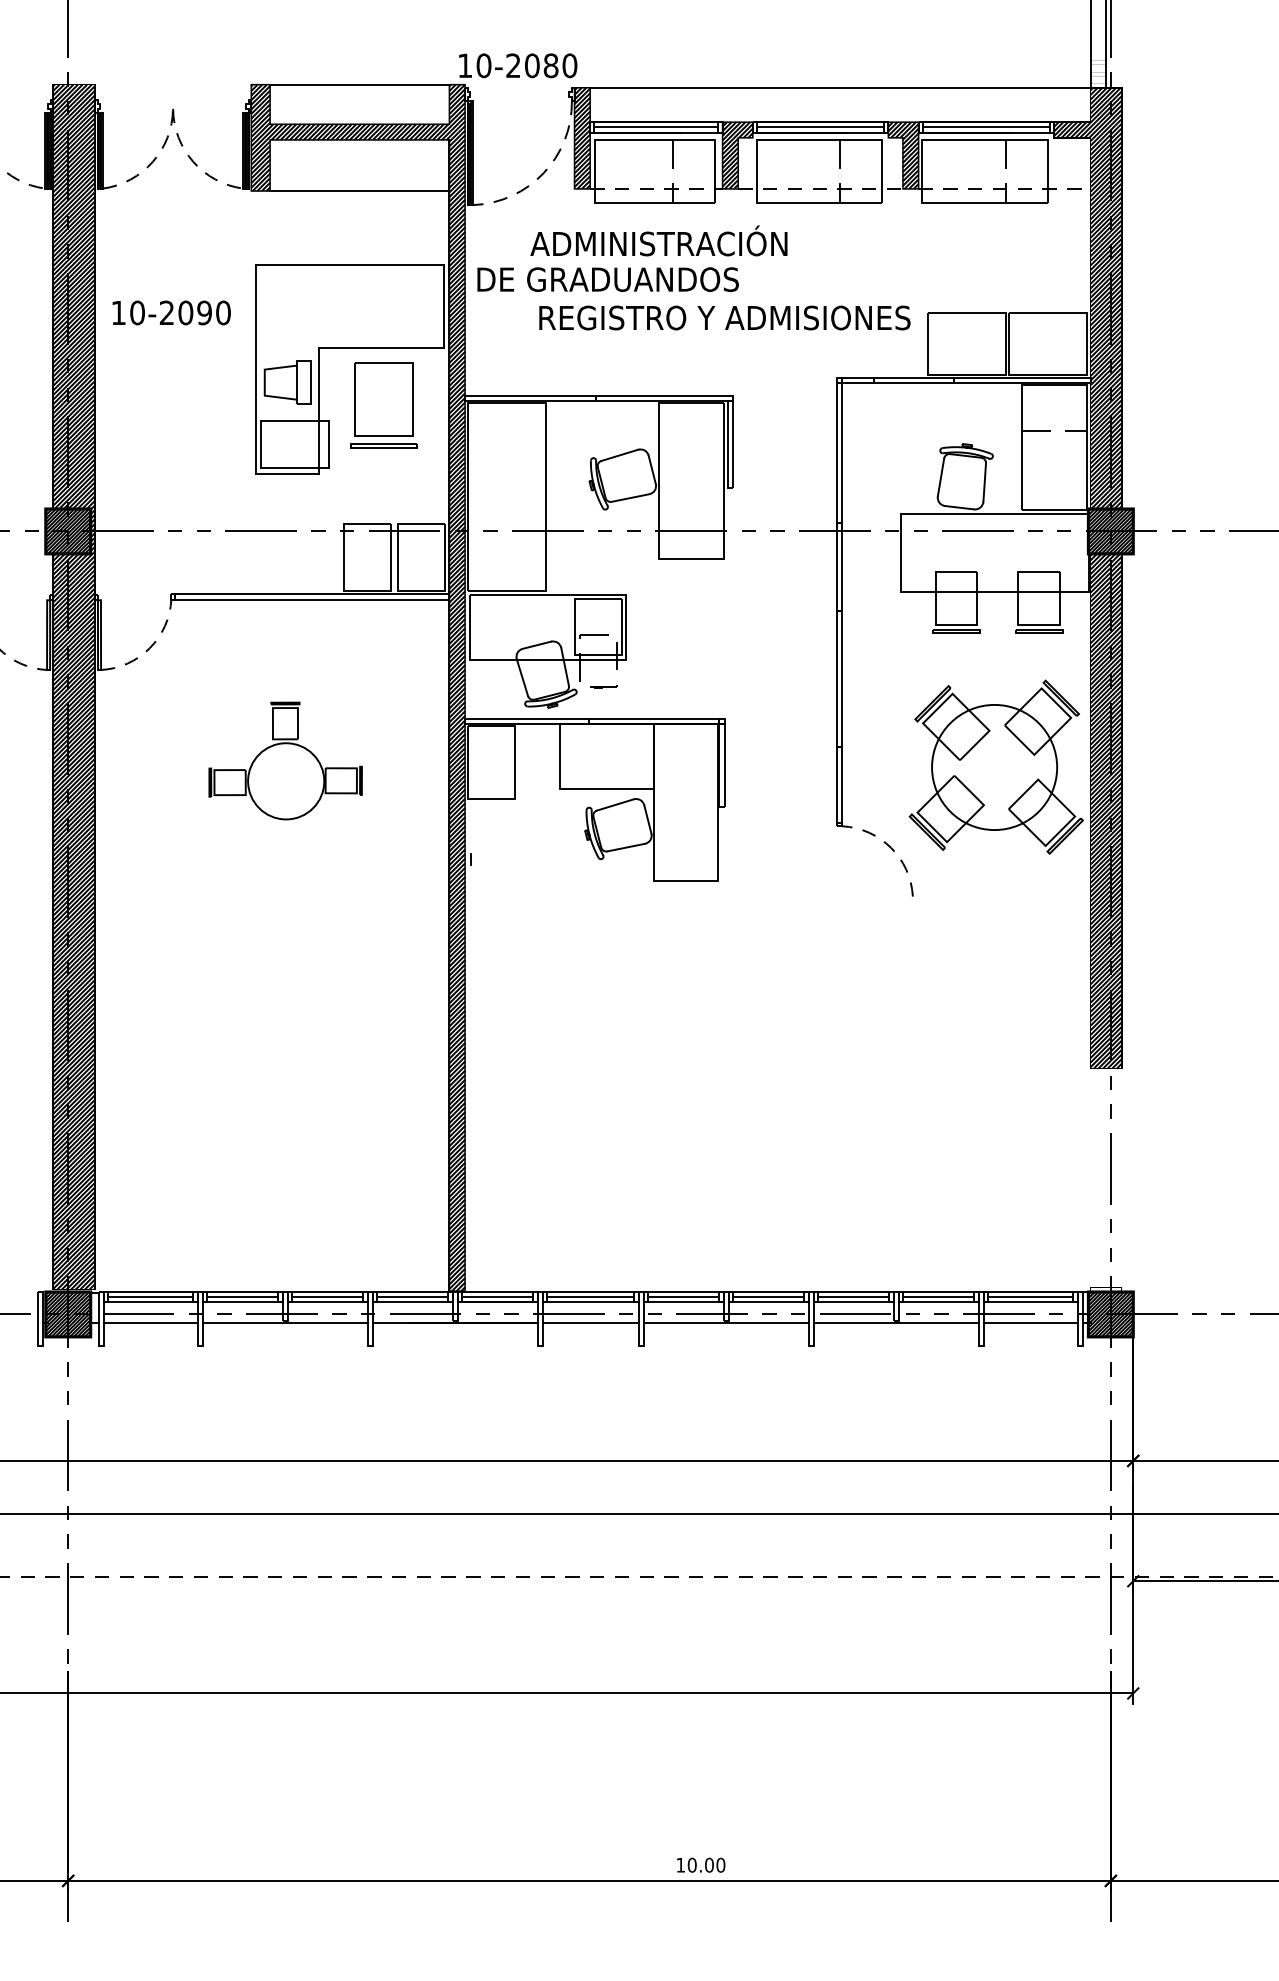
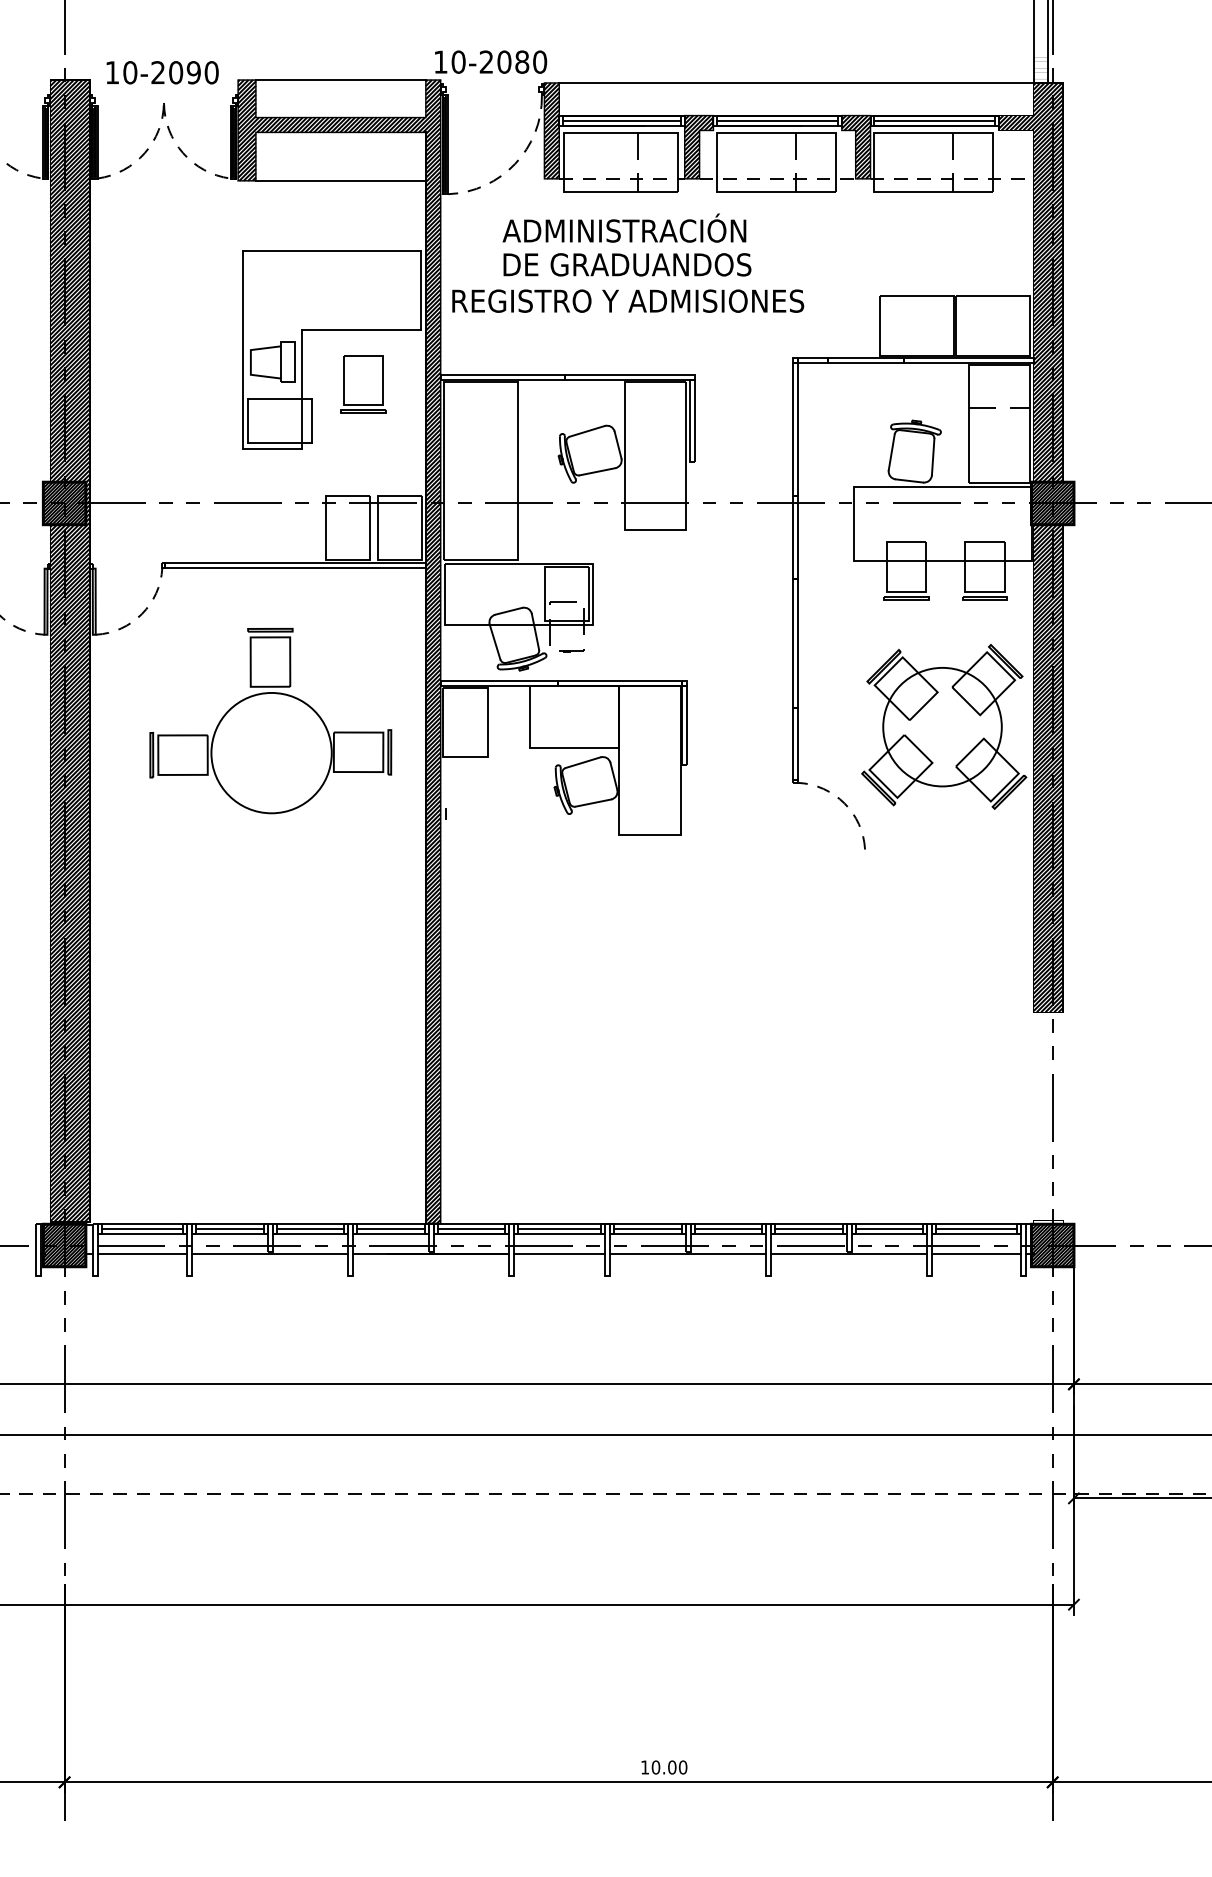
text: (607, 279) -> (626, 264), moved
text: (171, 312) -> (162, 72), moved
text: (724, 317) -> (627, 300), moved
part: (383, 405) -> (363, 384), size x0.71
part: (285, 760) -> (270, 720), size x1.67

